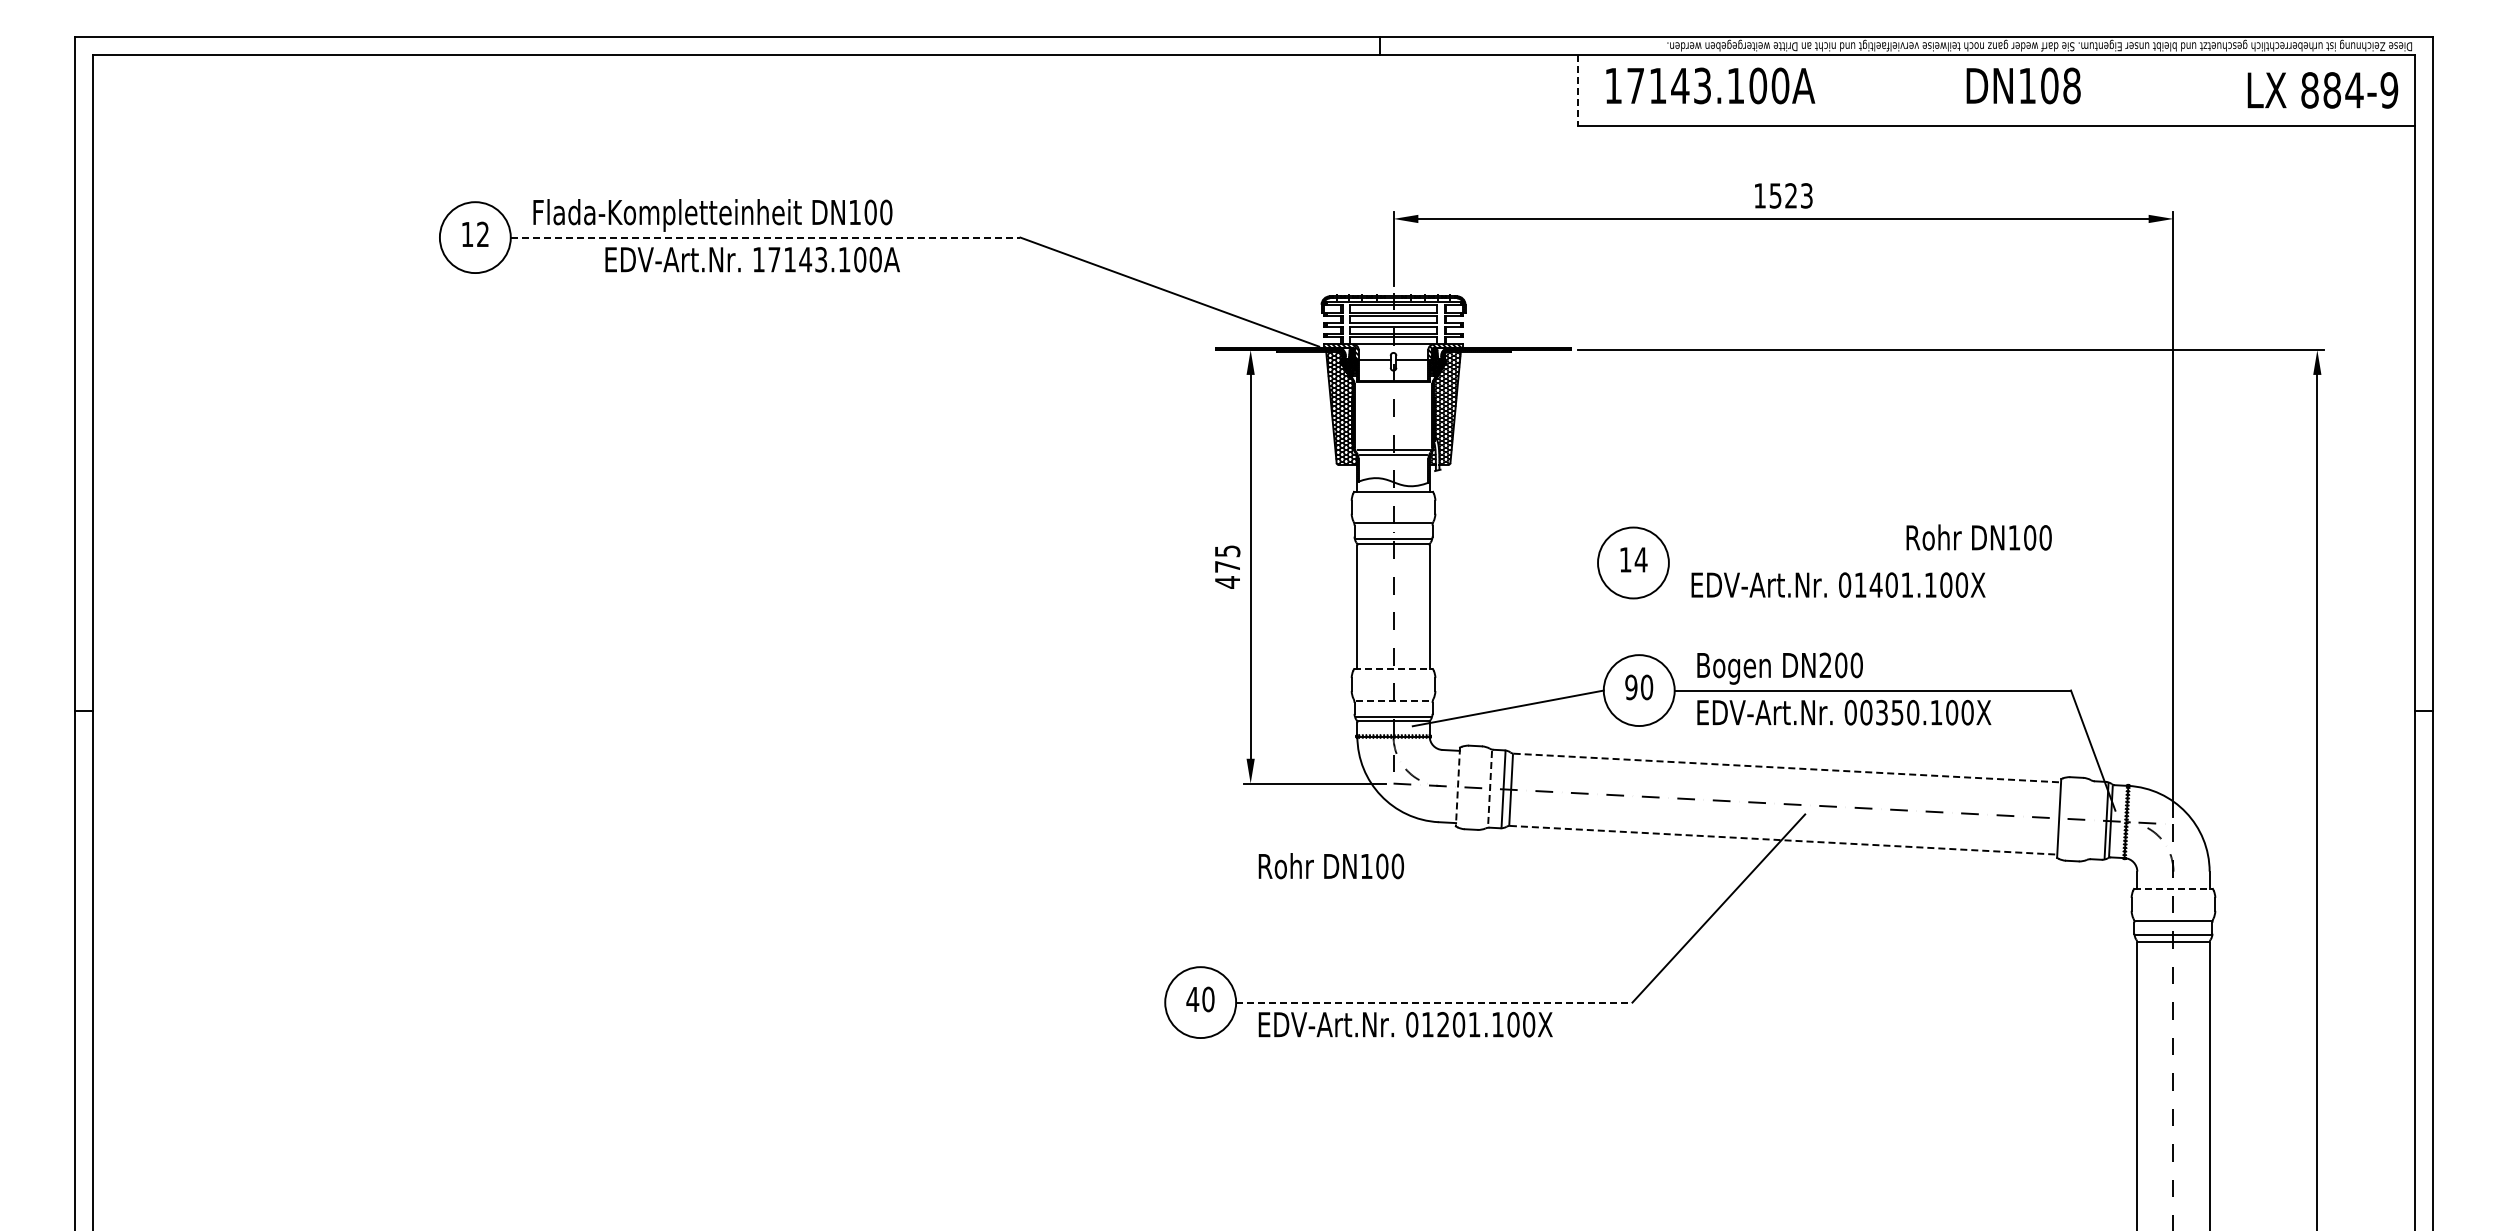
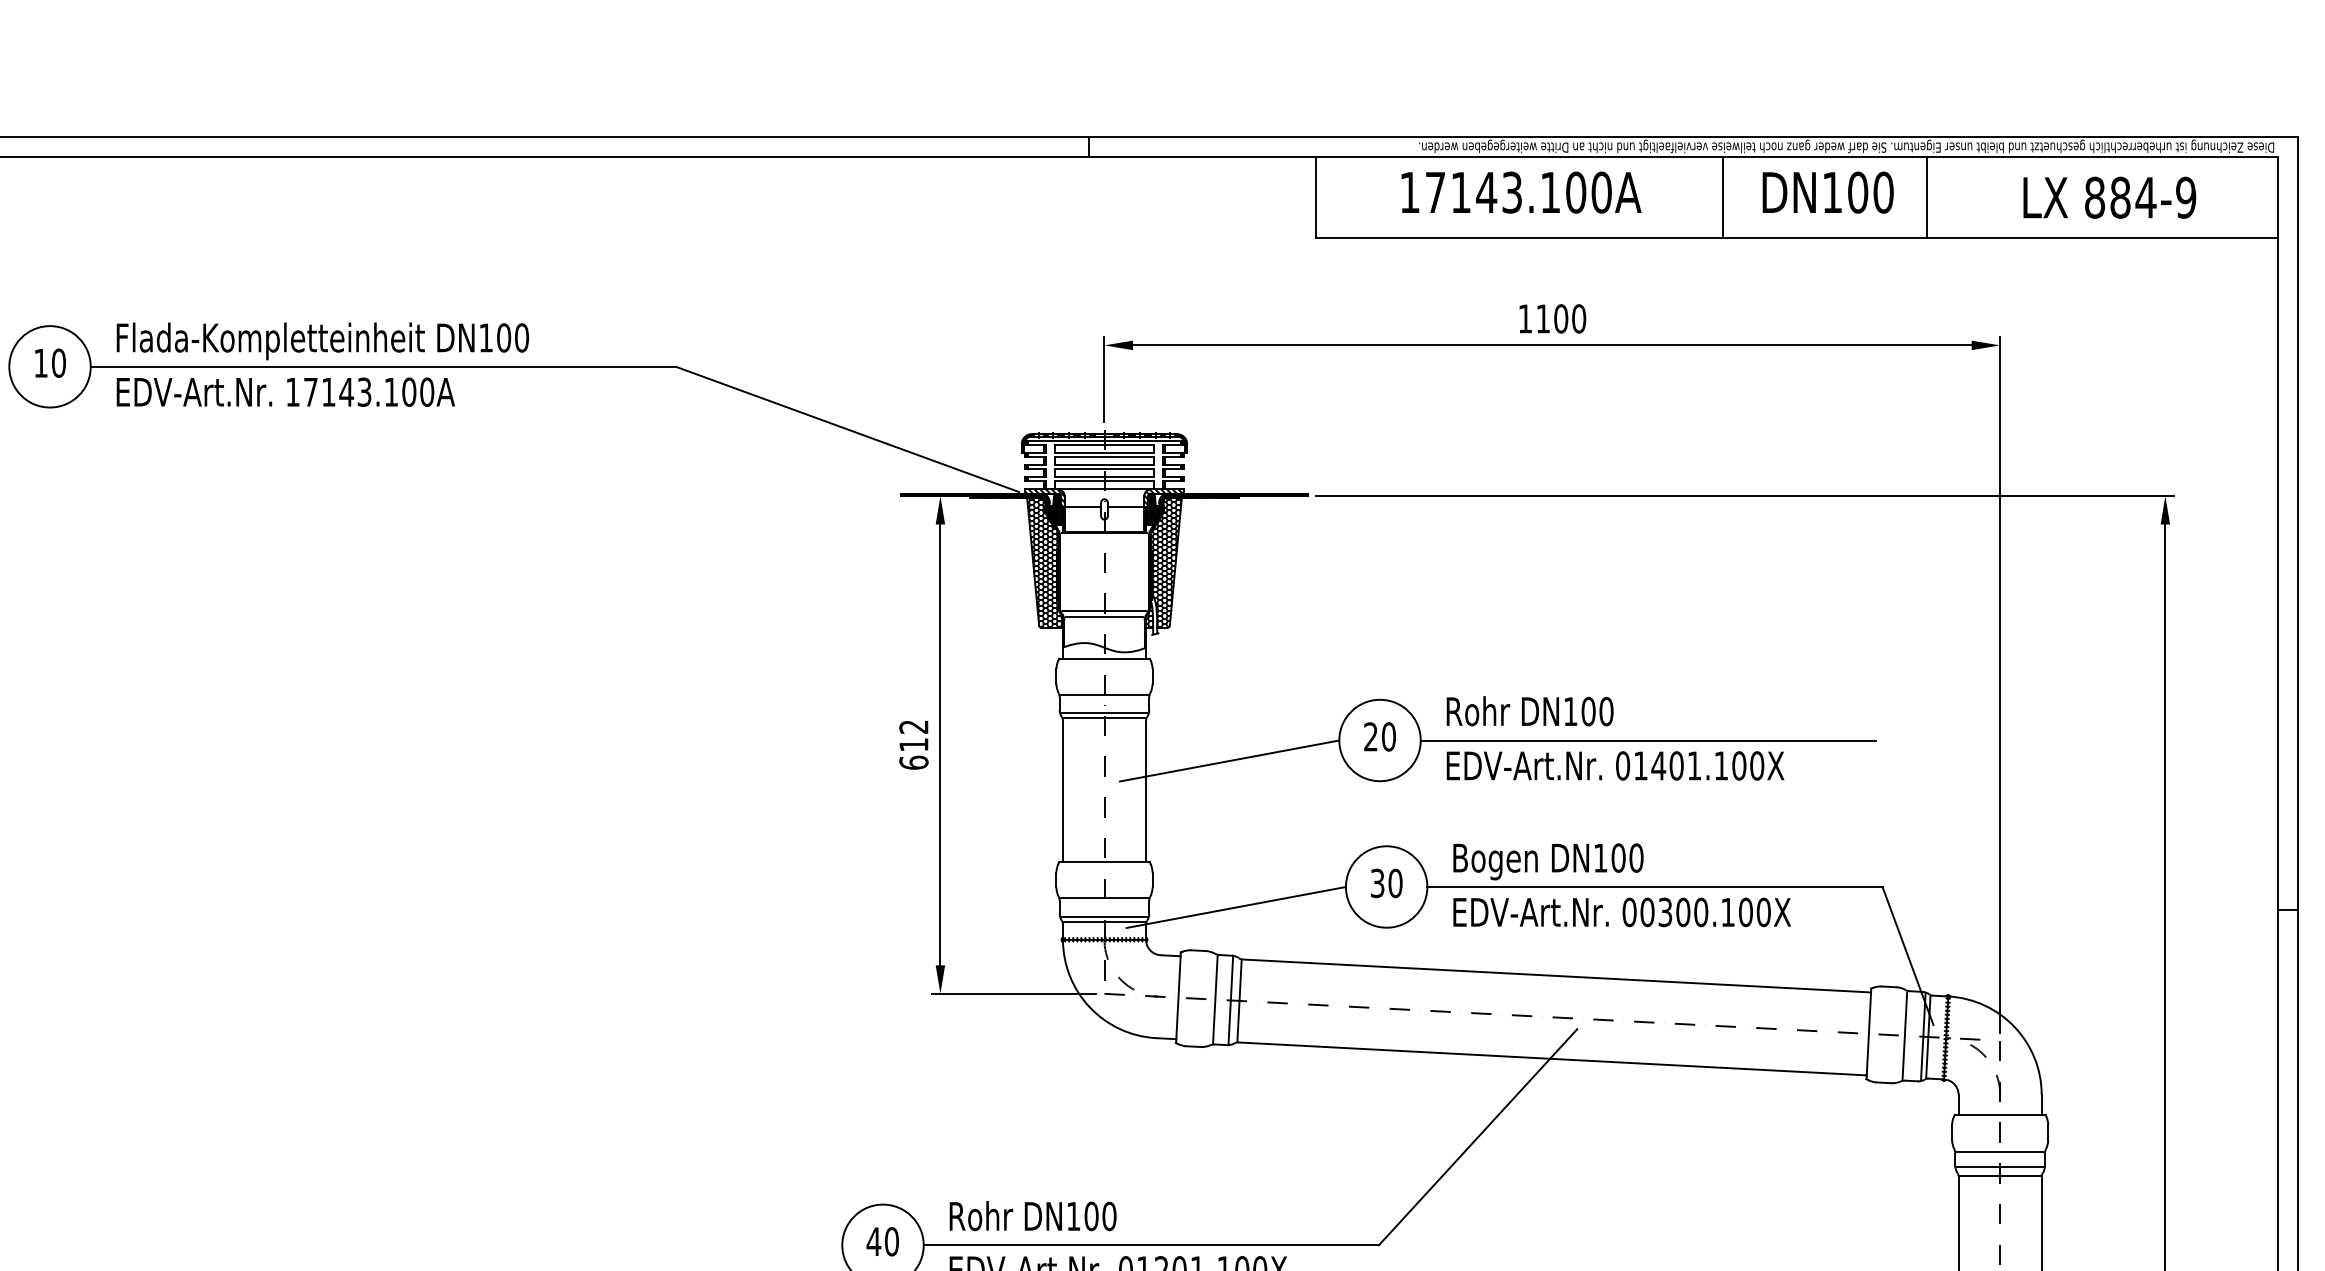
text: (1710, 85) -> (1521, 192), moved
text: (2071, 86) -> (1883, 193), DN108 -> DN100
line: (1932, 89) -> (1723, 196), added
line: (2109, 89) -> (1926, 196), added
line: (1578, 90) -> (1316, 197), dashed -> solid
text: (2322, 90) -> (2109, 197), moved
text: (1790, 195) -> (1560, 318), 1523 -> 1100
text: (483, 234) -> (59, 363), 12 -> 10
line: (765, 237) -> (383, 366), dashed -> solid
text: (752, 259) -> (285, 391), moved
text: (1978, 537) -> (1529, 711), moved
text: (1633, 559) -> (1380, 736), 14 -> 20
line: (1866, 563) -> (1647, 741), added
text: (1227, 566) -> (913, 744), 475 -> 612
line: (1502, 580) -> (1229, 760), added
text: (1825, 664) -> (1600, 857), DN200 -> DN100
line: (1394, 669) -> (1105, 862), dashed -> solid
text: (1631, 687) -> (1377, 883), 90 -> 30
line: (1393, 700) -> (1104, 898), dashed -> solid
text: (1897, 712) -> (1683, 912), 00350.100X -> 00300.100X
line: (1787, 768) -> (1556, 976), dashed -> solid
line: (1457, 787) -> (1177, 998), dashed -> solid
line: (1490, 788) -> (1215, 999), dashed -> solid
line: (2090, 819) -> (1904, 1035), added
line: (1784, 840) -> (1553, 1059), dashed -> solid
text: (1330, 866) -> (1032, 1216), moved
line: (2173, 889) -> (2000, 1115), dashed -> solid
line: (1434, 1002) -> (1151, 1245), dashed -> solid

